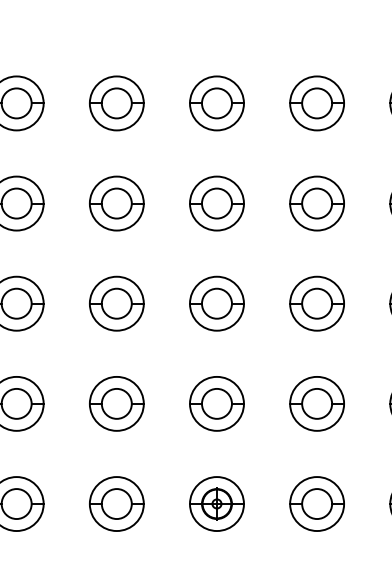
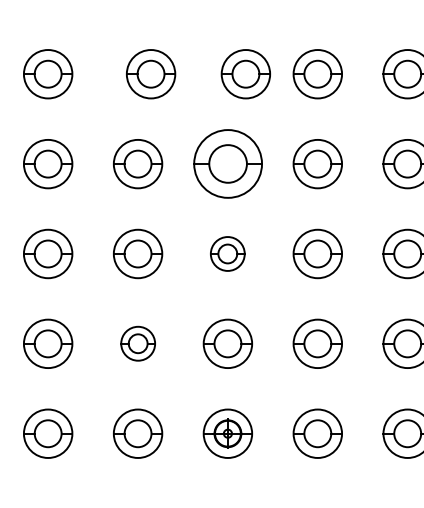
part: (117, 103) -> (151, 74), moved
part: (216, 103) -> (245, 74), moved
part: (216, 204) -> (227, 164), size x1.4
part: (216, 303) -> (227, 253), size x0.7
part: (117, 403) -> (138, 343), size x0.7

